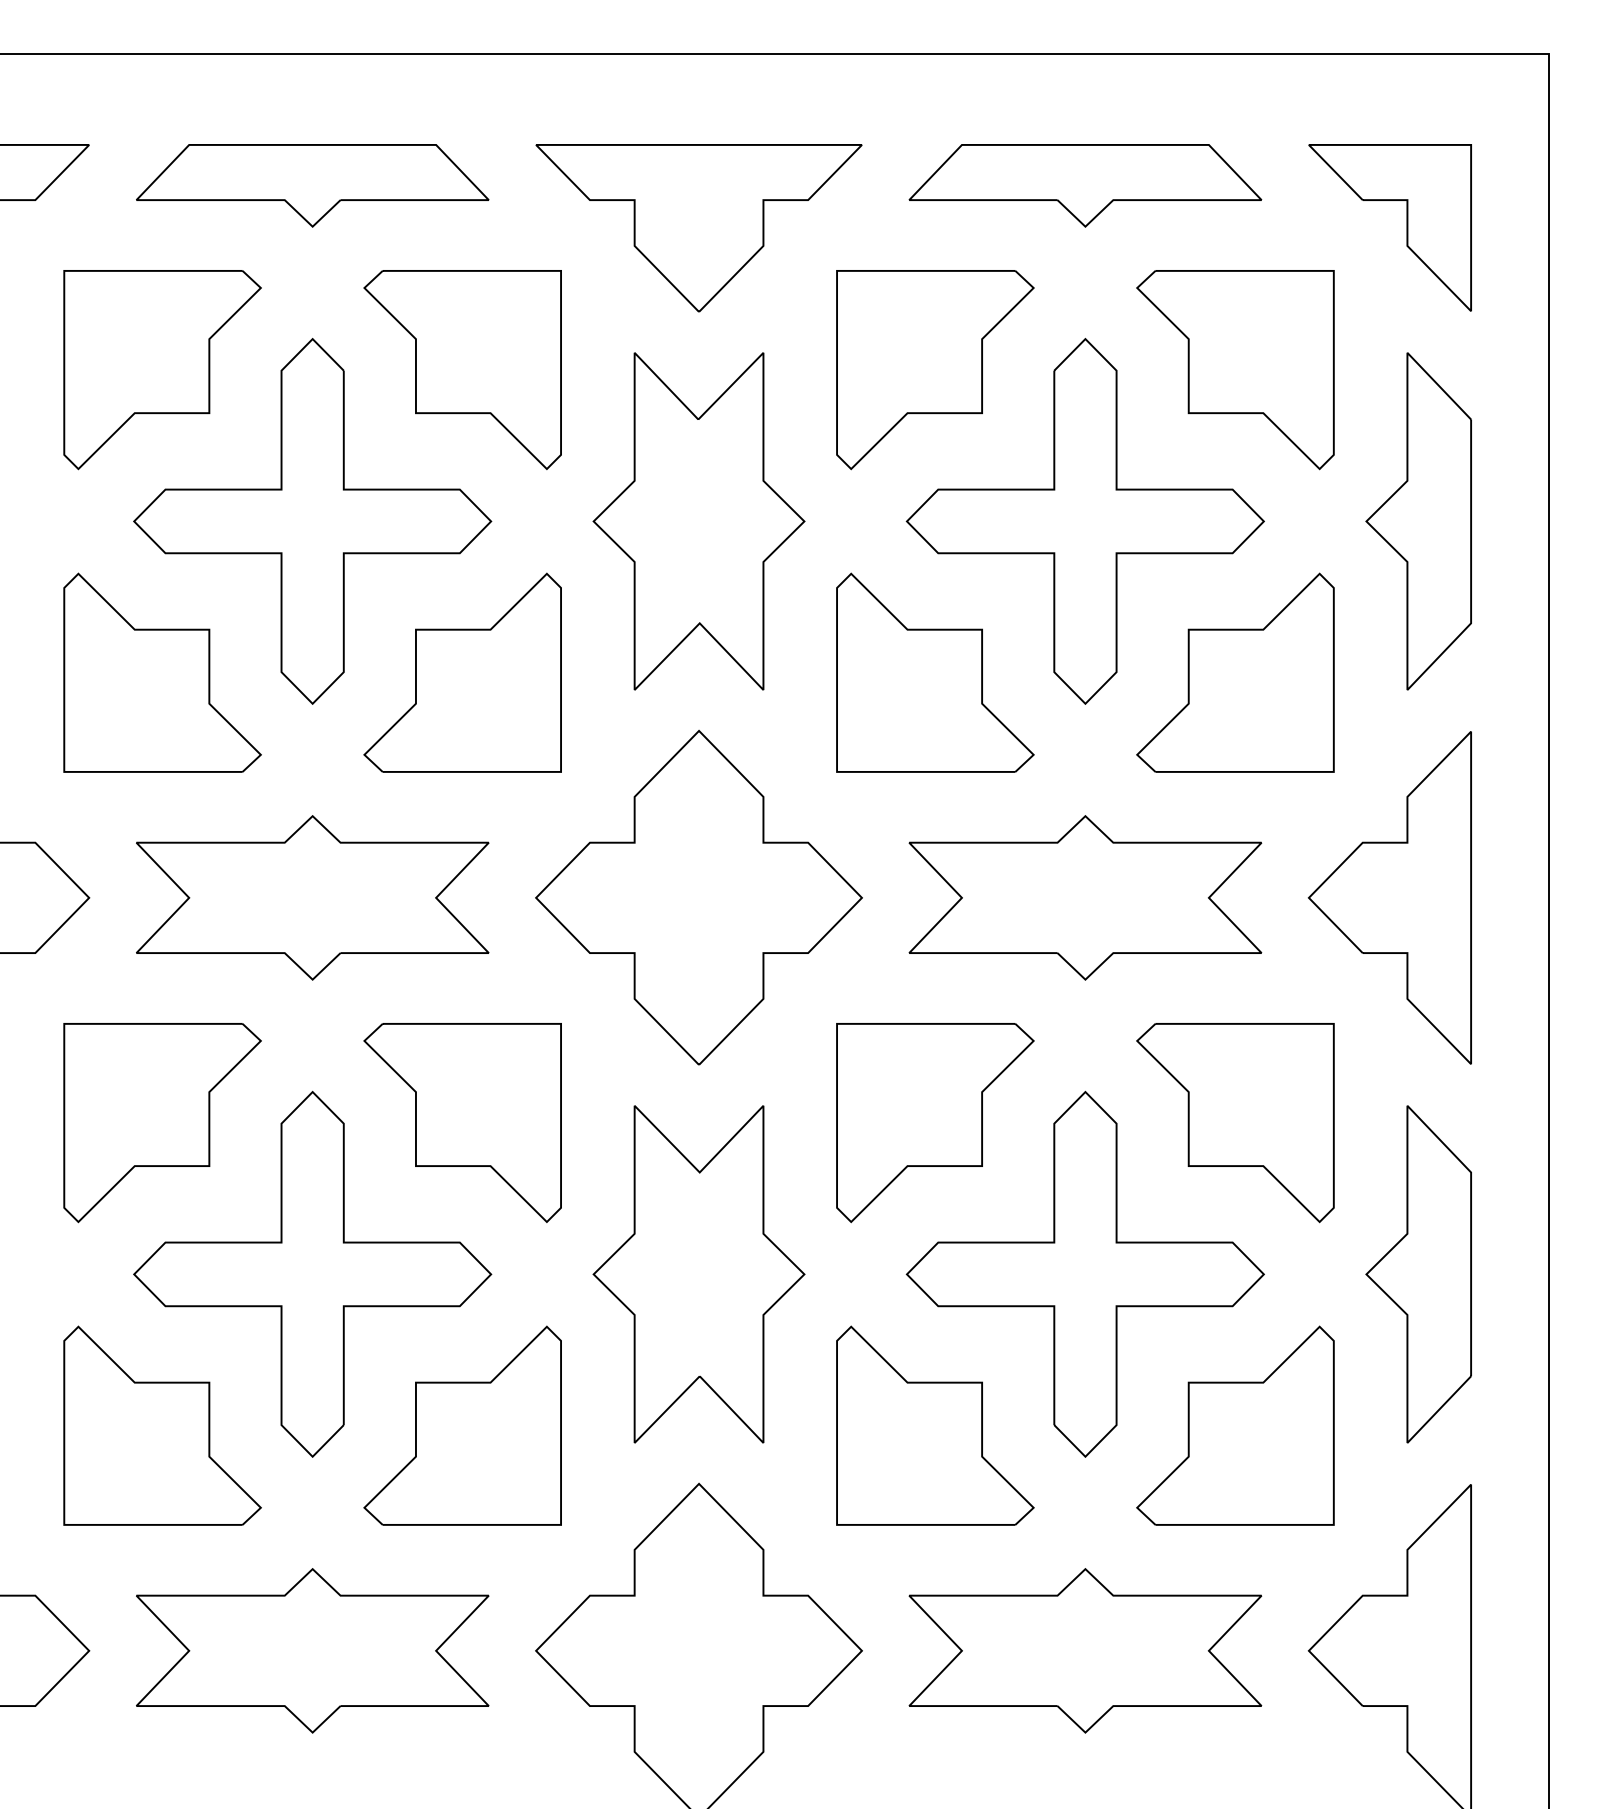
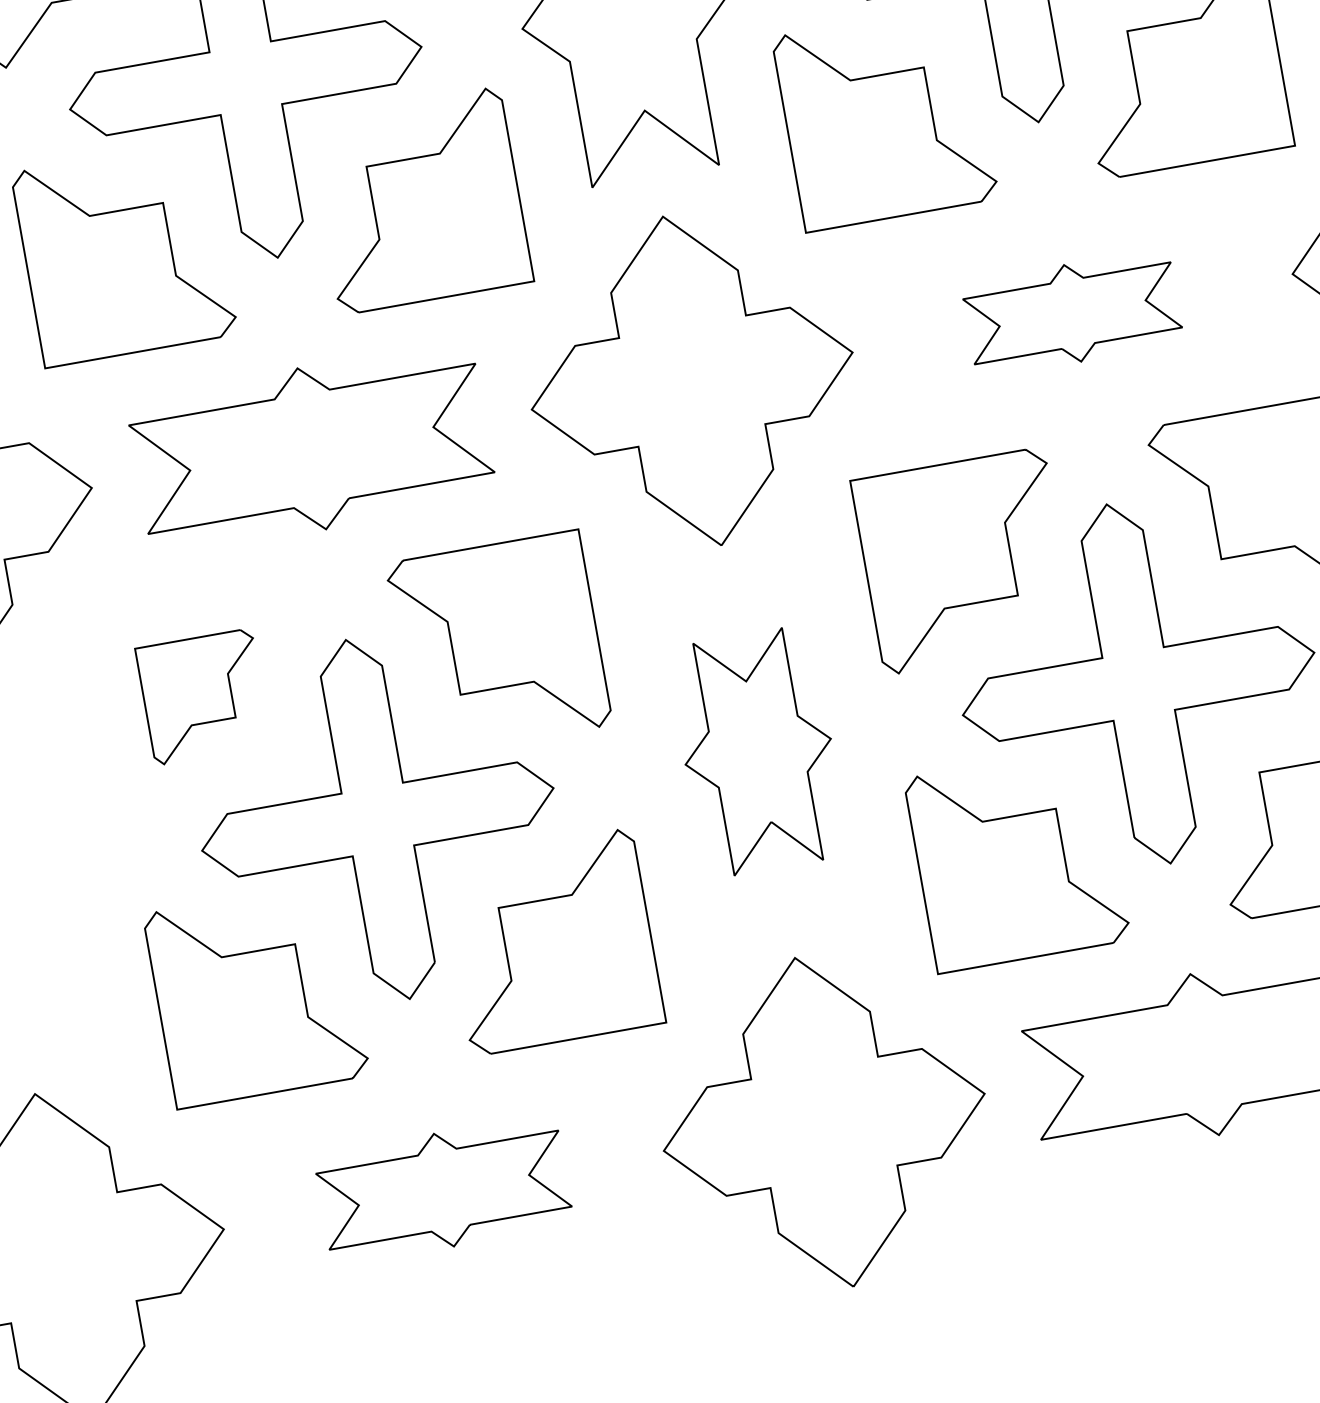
part: (1085, 897) -> (1072, 312), size x0.6
part: (162, 1123) -> (203, 697), size x0.6
part: (698, 1274) -> (757, 751), size x0.7
part: (312, 1650) -> (443, 1189), size x0.7

